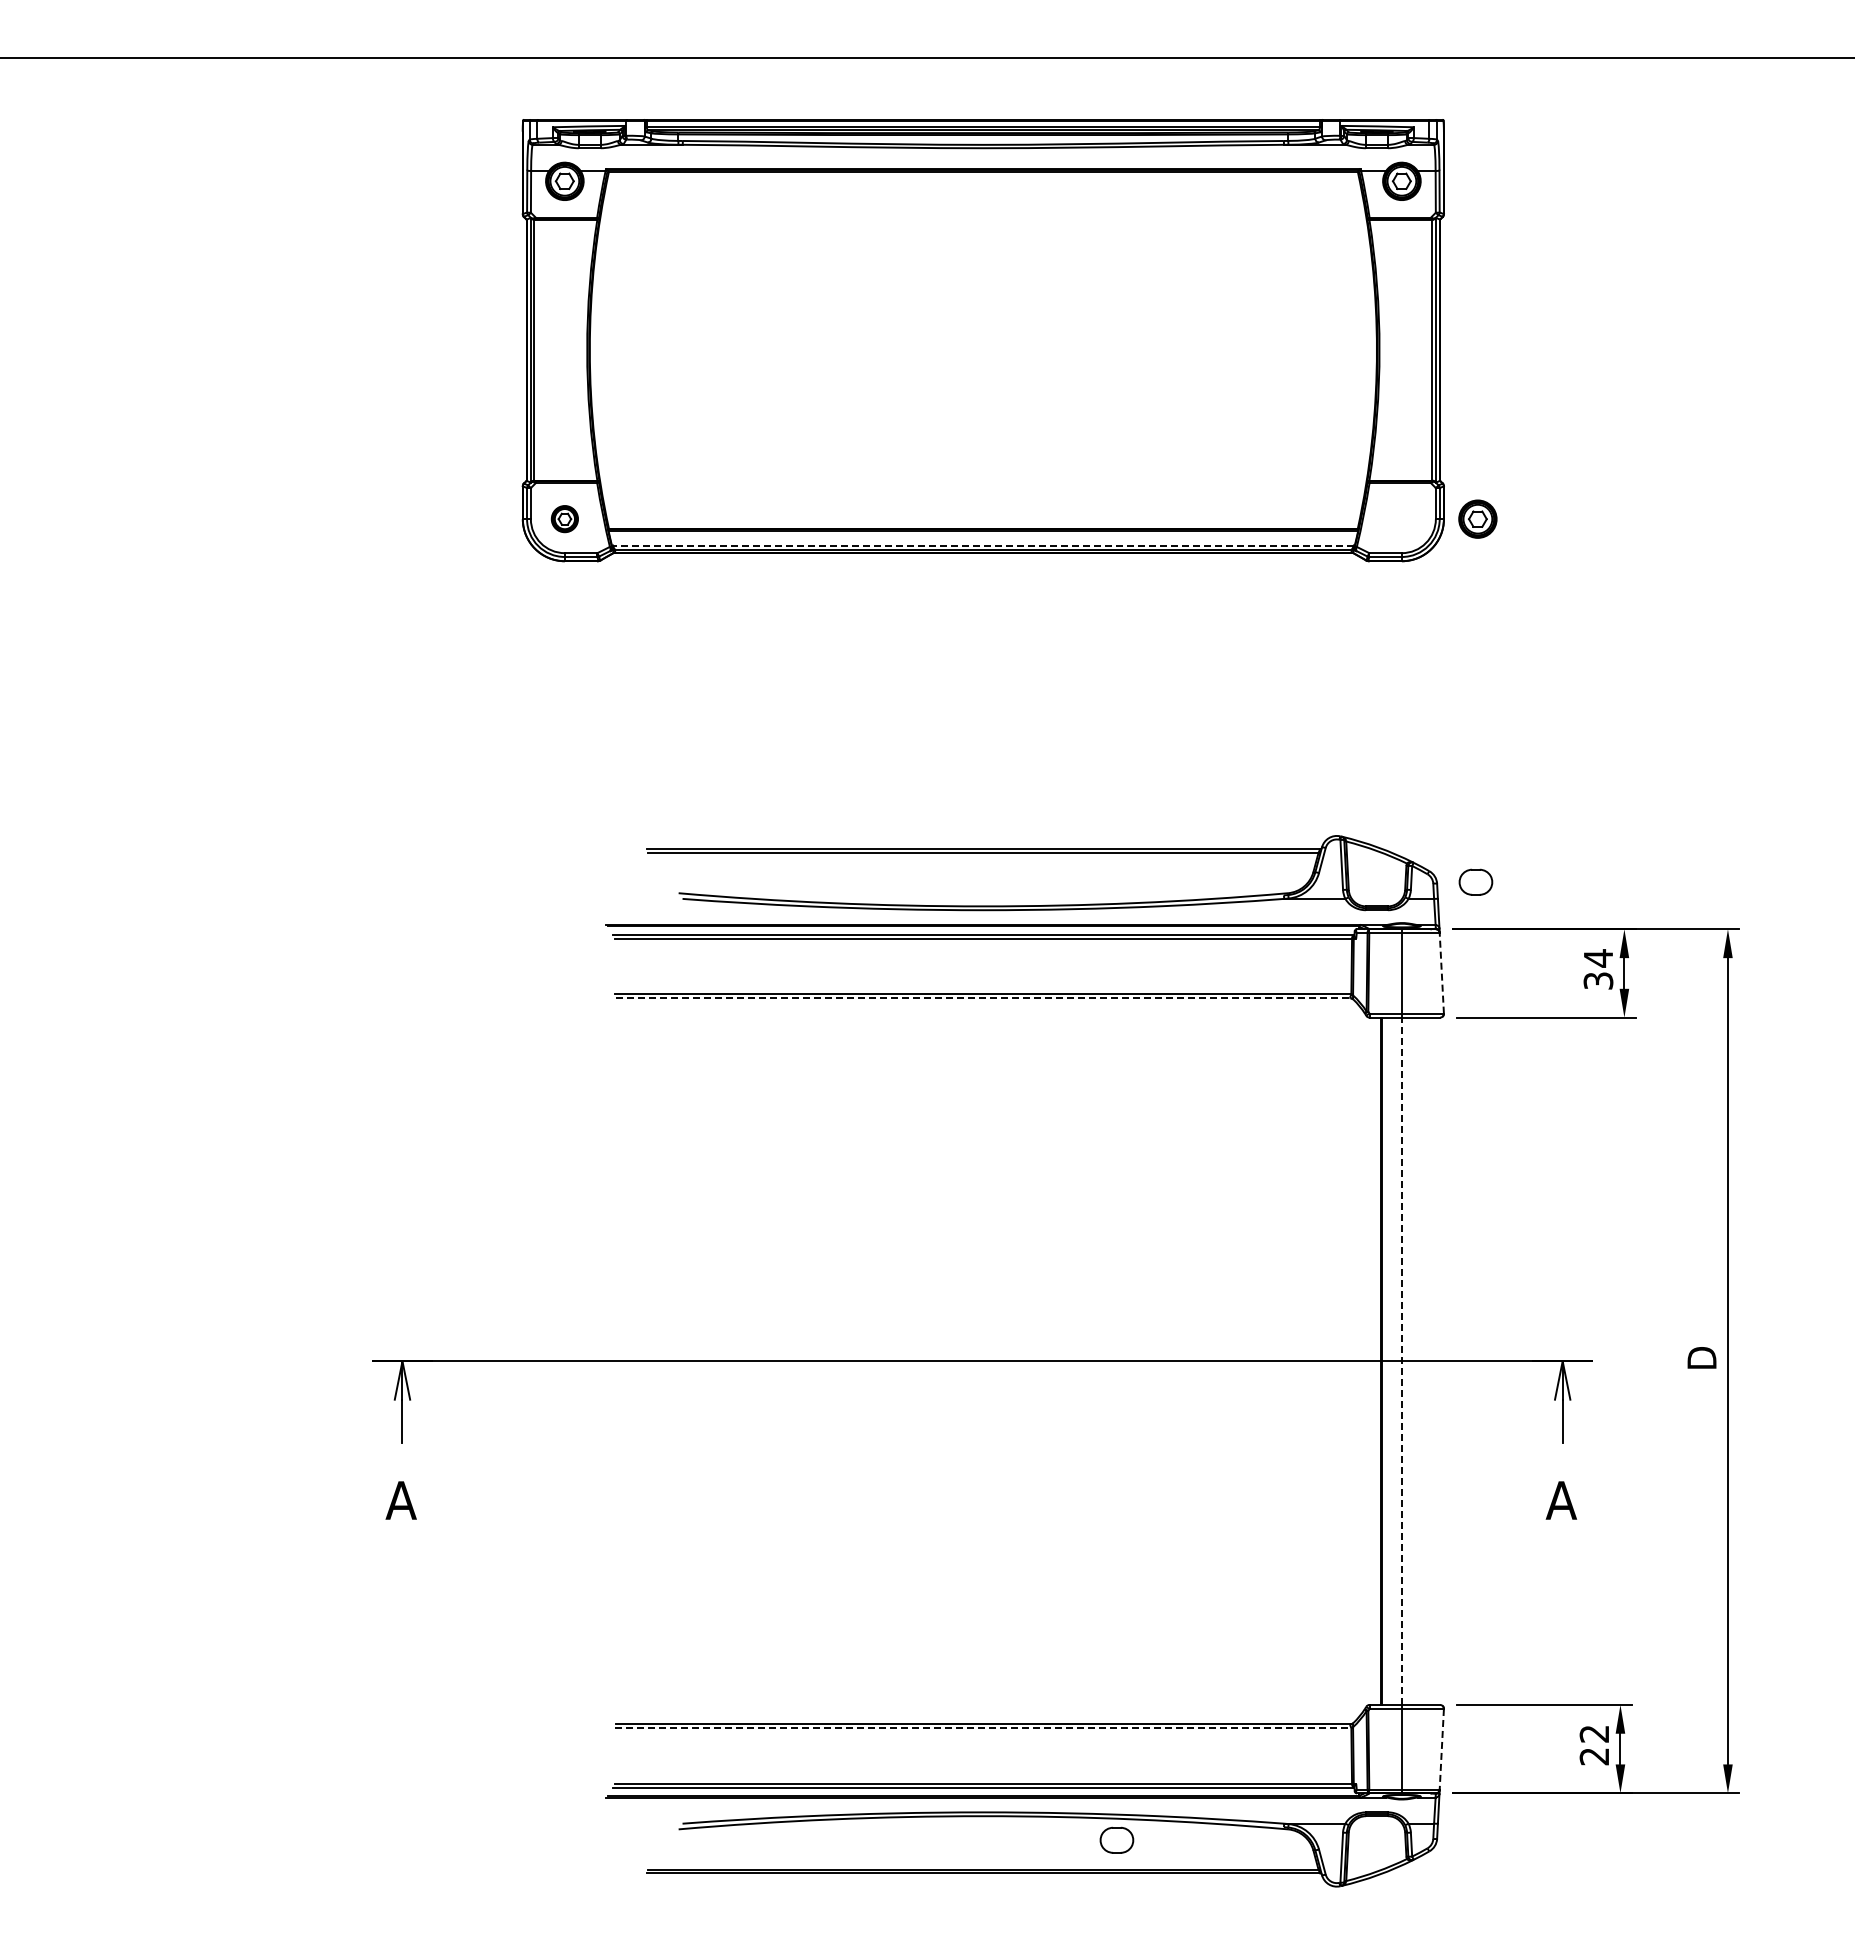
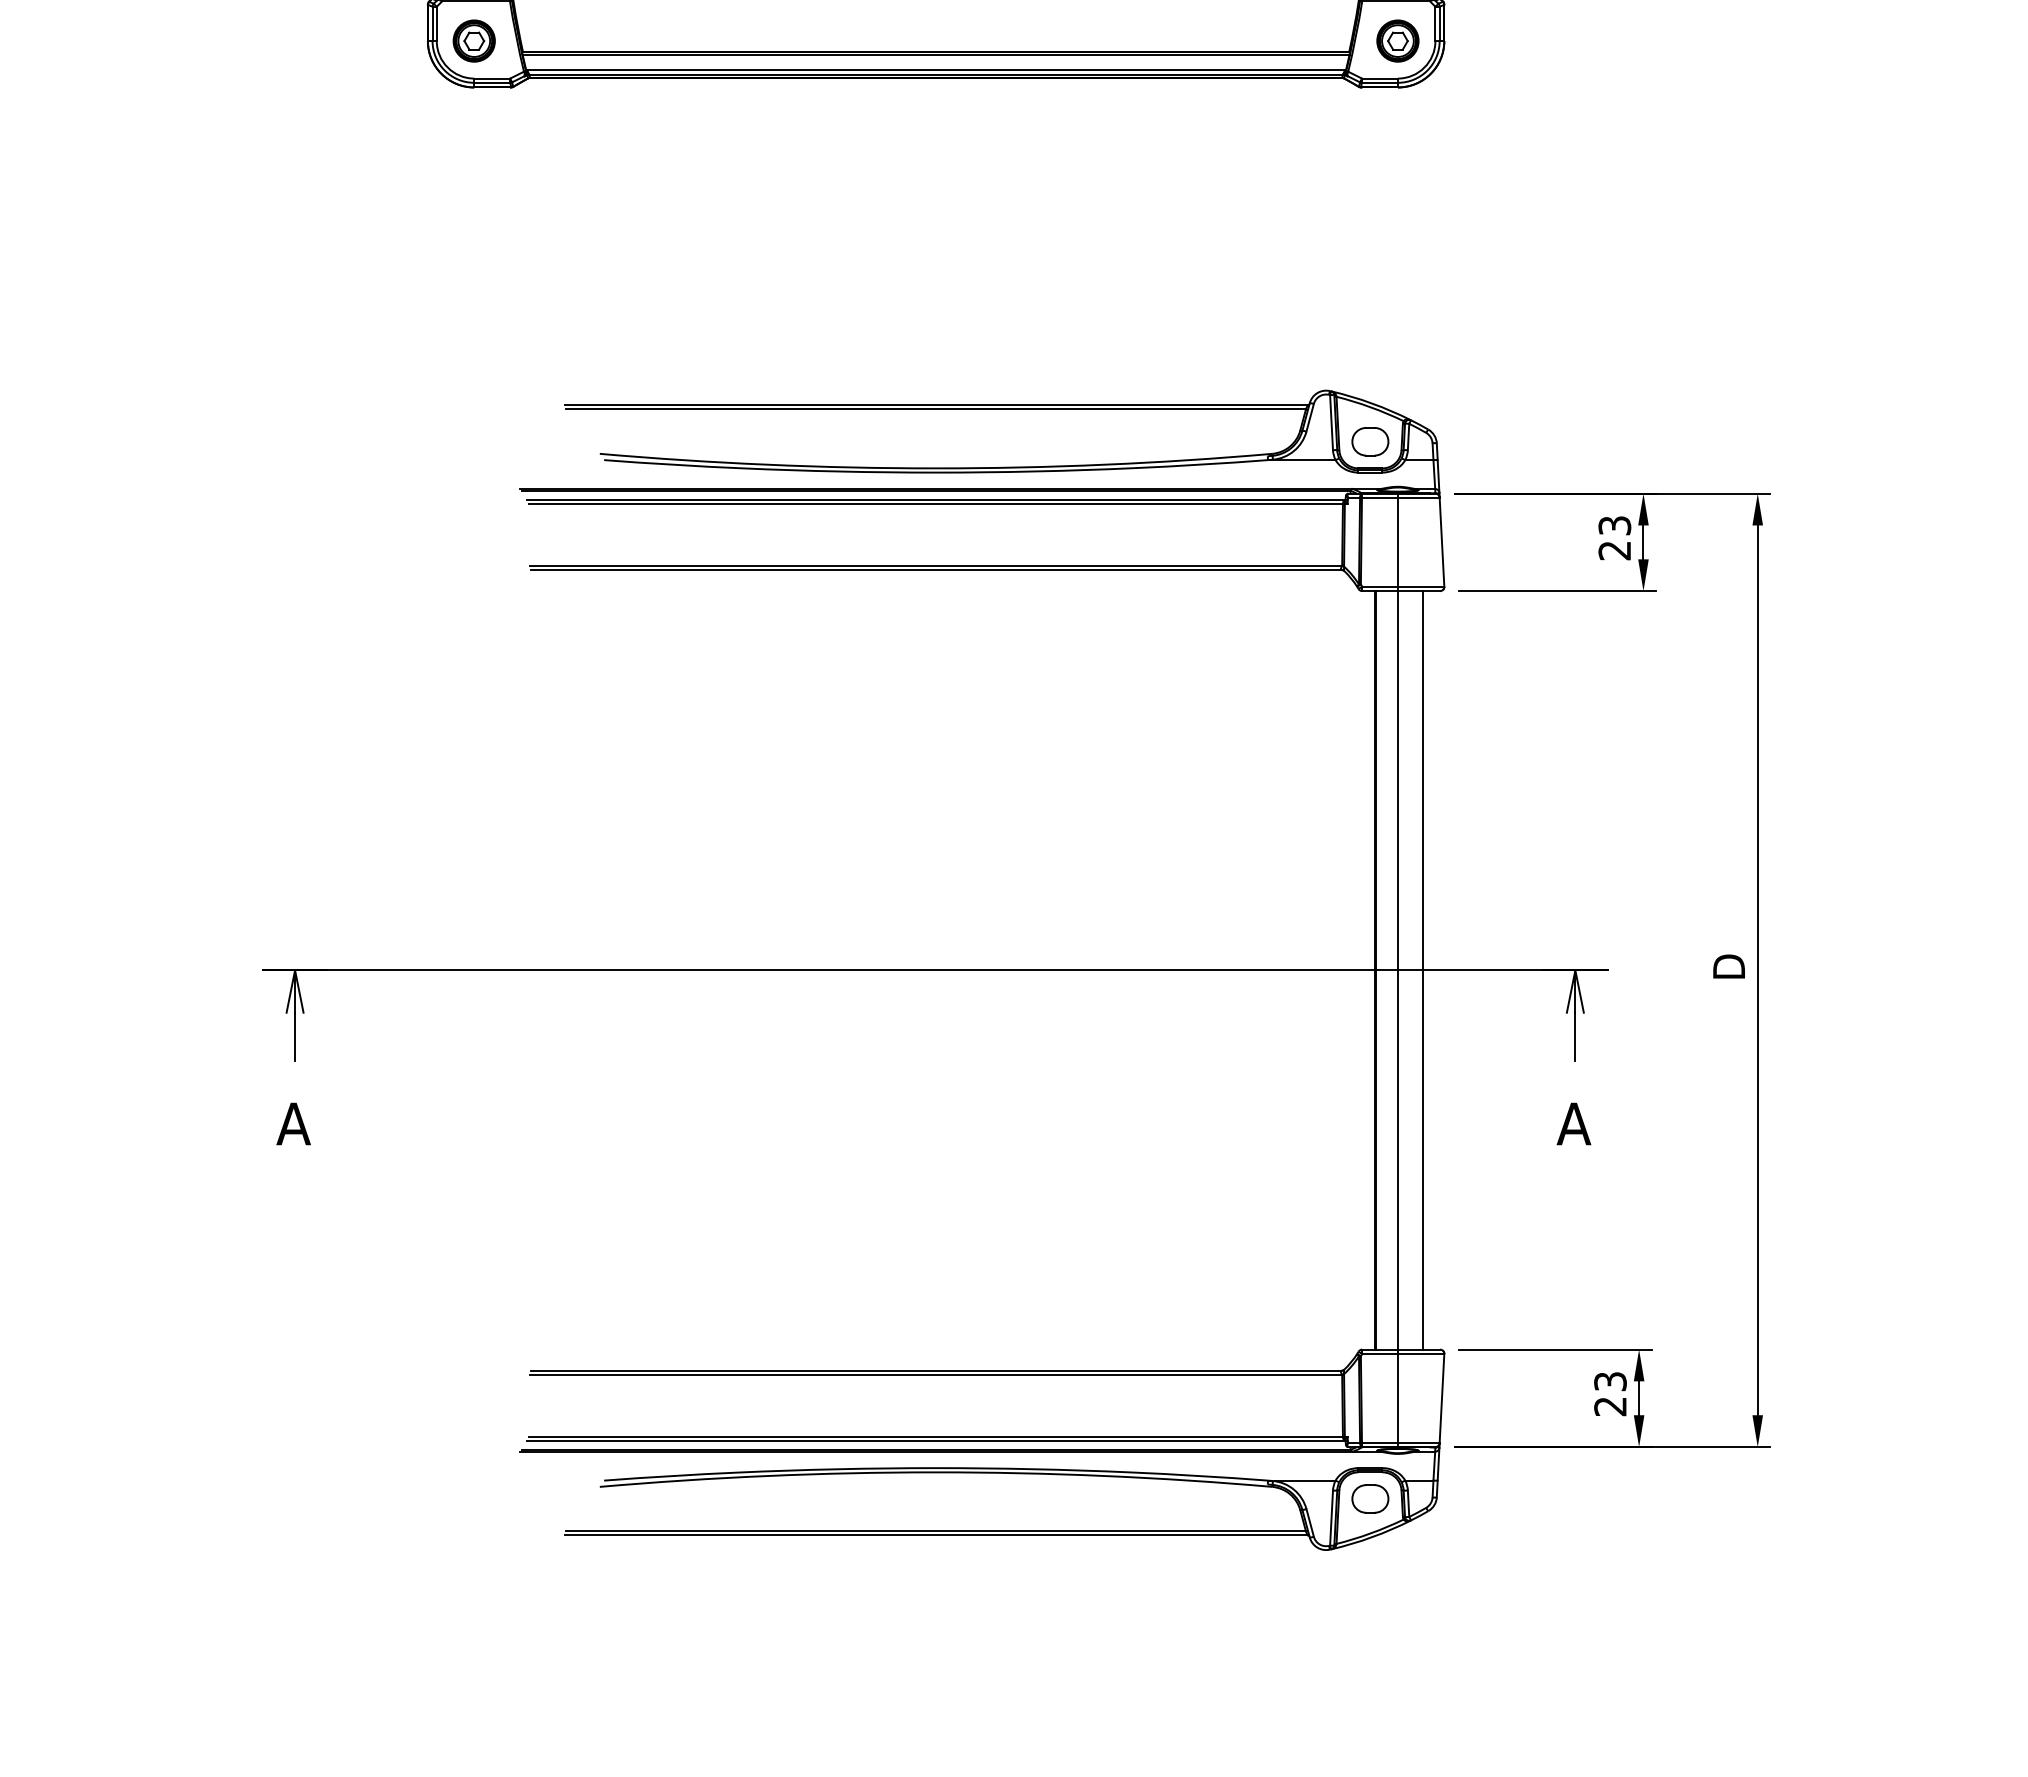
part: (564, 518) -> (473, 40), size x1.43
part: (1477, 518) -> (1397, 40), moved
line: (982, 545) -> (935, 70), dashed -> solid
part: (1475, 881) -> (1369, 440), moved
text: (1598, 969) -> (1614, 538), 34 -> 23
line: (1441, 972) -> (1441, 541), dashed -> solid
line: (983, 998) -> (936, 570), dashed -> solid
line: (1424, 1360) -> (1422, 969), added
line: (1401, 1361) -> (1397, 970), dashed -> solid
line: (983, 1728) -> (936, 1375), dashed -> solid
text: (1594, 1733) -> (1610, 1381), 22 -> 23
line: (1441, 1749) -> (1441, 1398), dashed -> solid
part: (1116, 1839) -> (1369, 1498), moved

